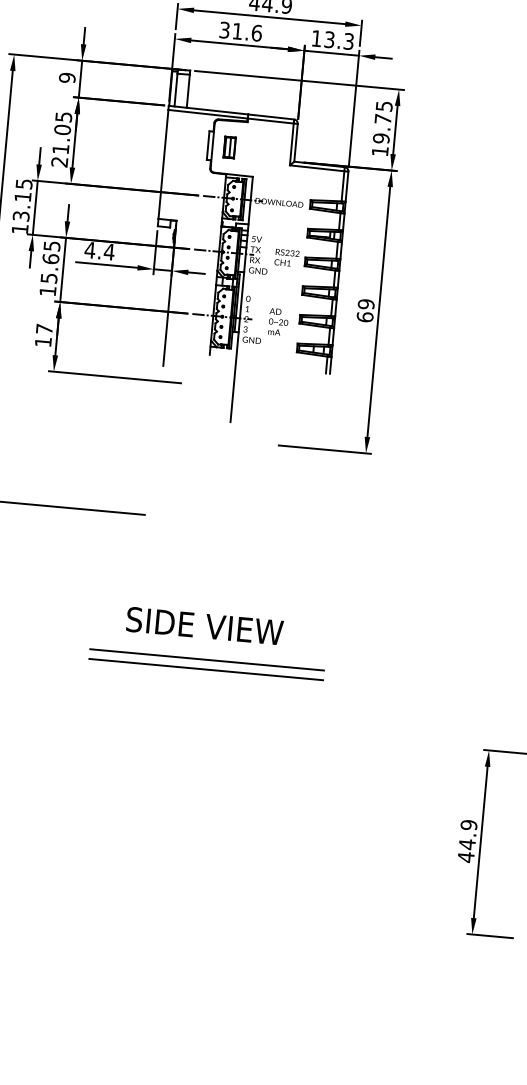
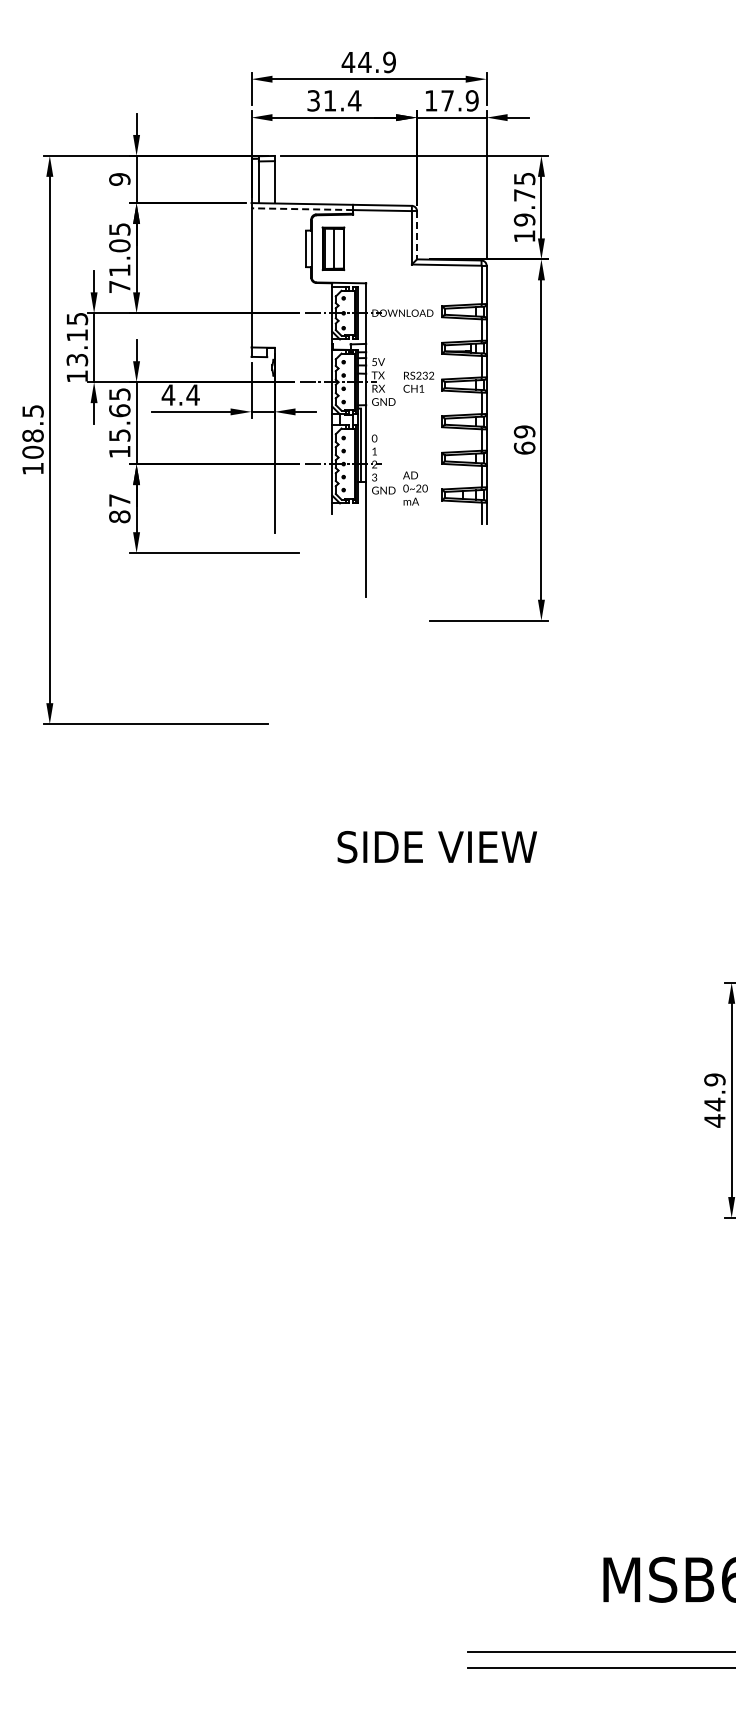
text: (256, 32) -> (354, 100), 31.6 -> 31.4
text: (338, 40) -> (459, 100), 13.3 -> 17.9
line: (208, 114) -> (302, 209), solid -> dashed
line: (296, 143) -> (417, 235), solid -> dashed
part: (229, 147) -> (333, 248), size x1.6
text: (59, 162) -> (119, 287), 21.05 -> 71.05
text: (278, 322) -> (415, 488), moved
text: (43, 341) -> (119, 516), 17 -> 87
text: (204, 626) -> (436, 847), moved
line: (206, 659) -> (363, 900), removed
line: (205, 669) -> (363, 913), removed

